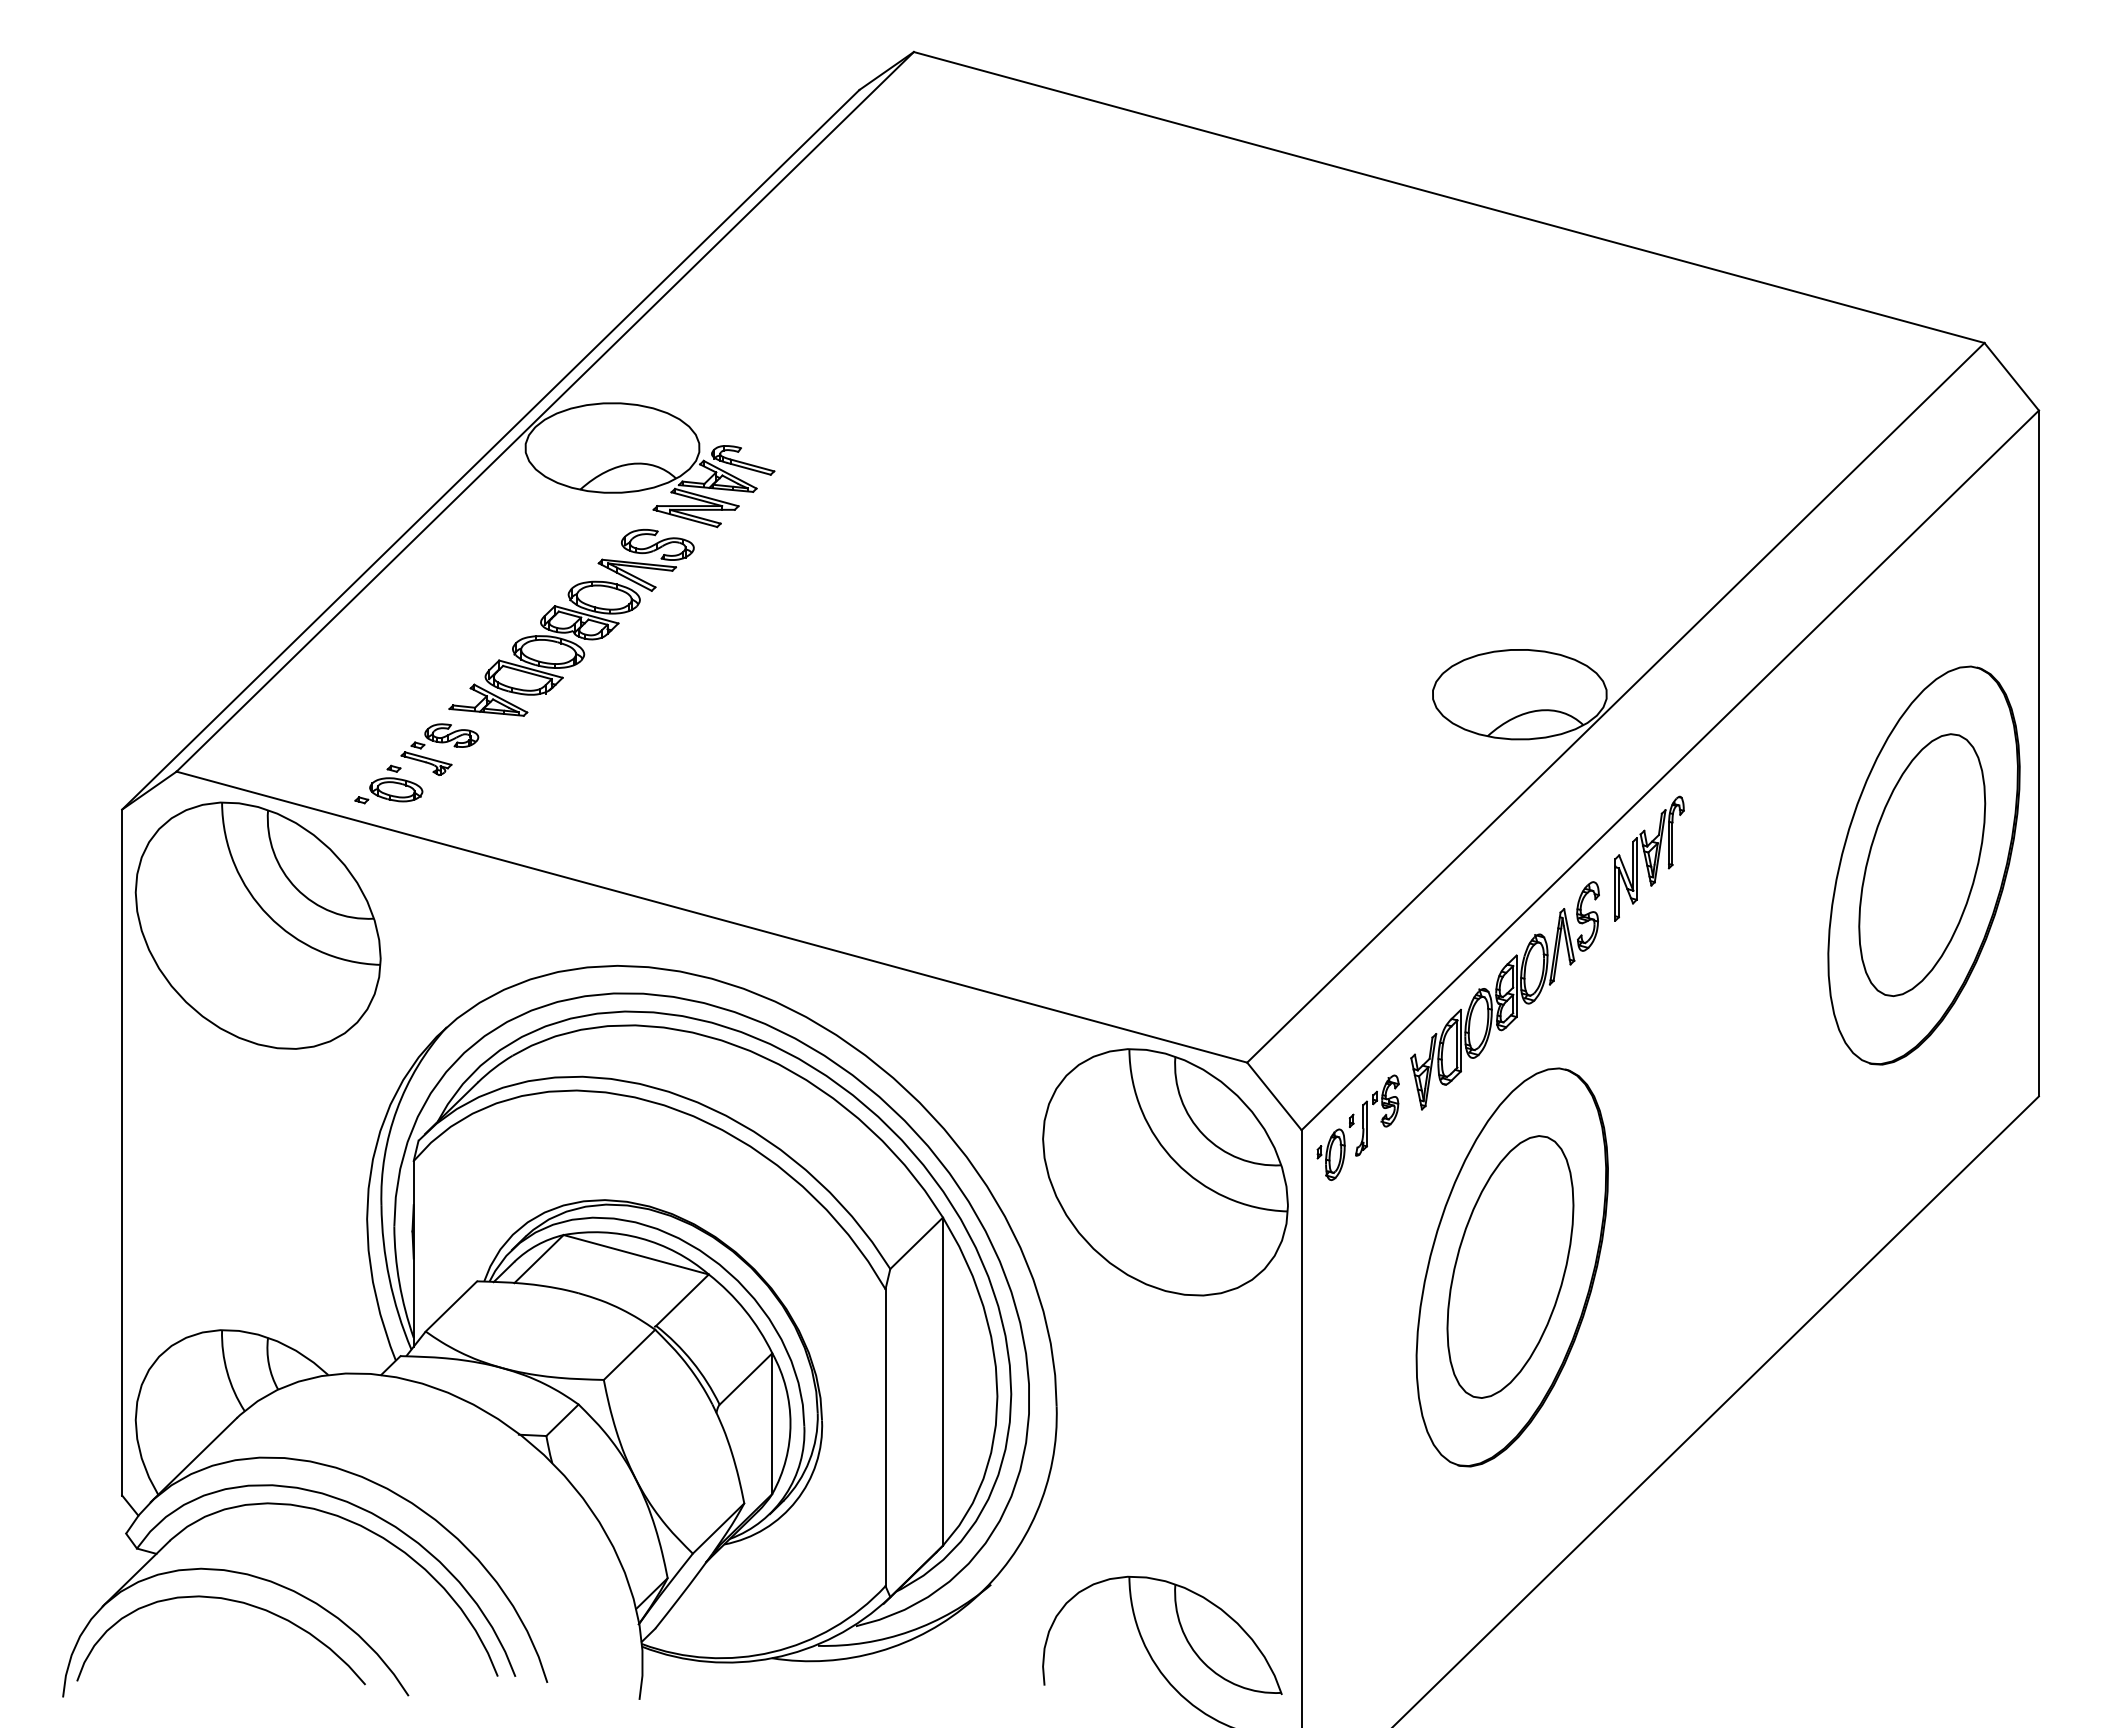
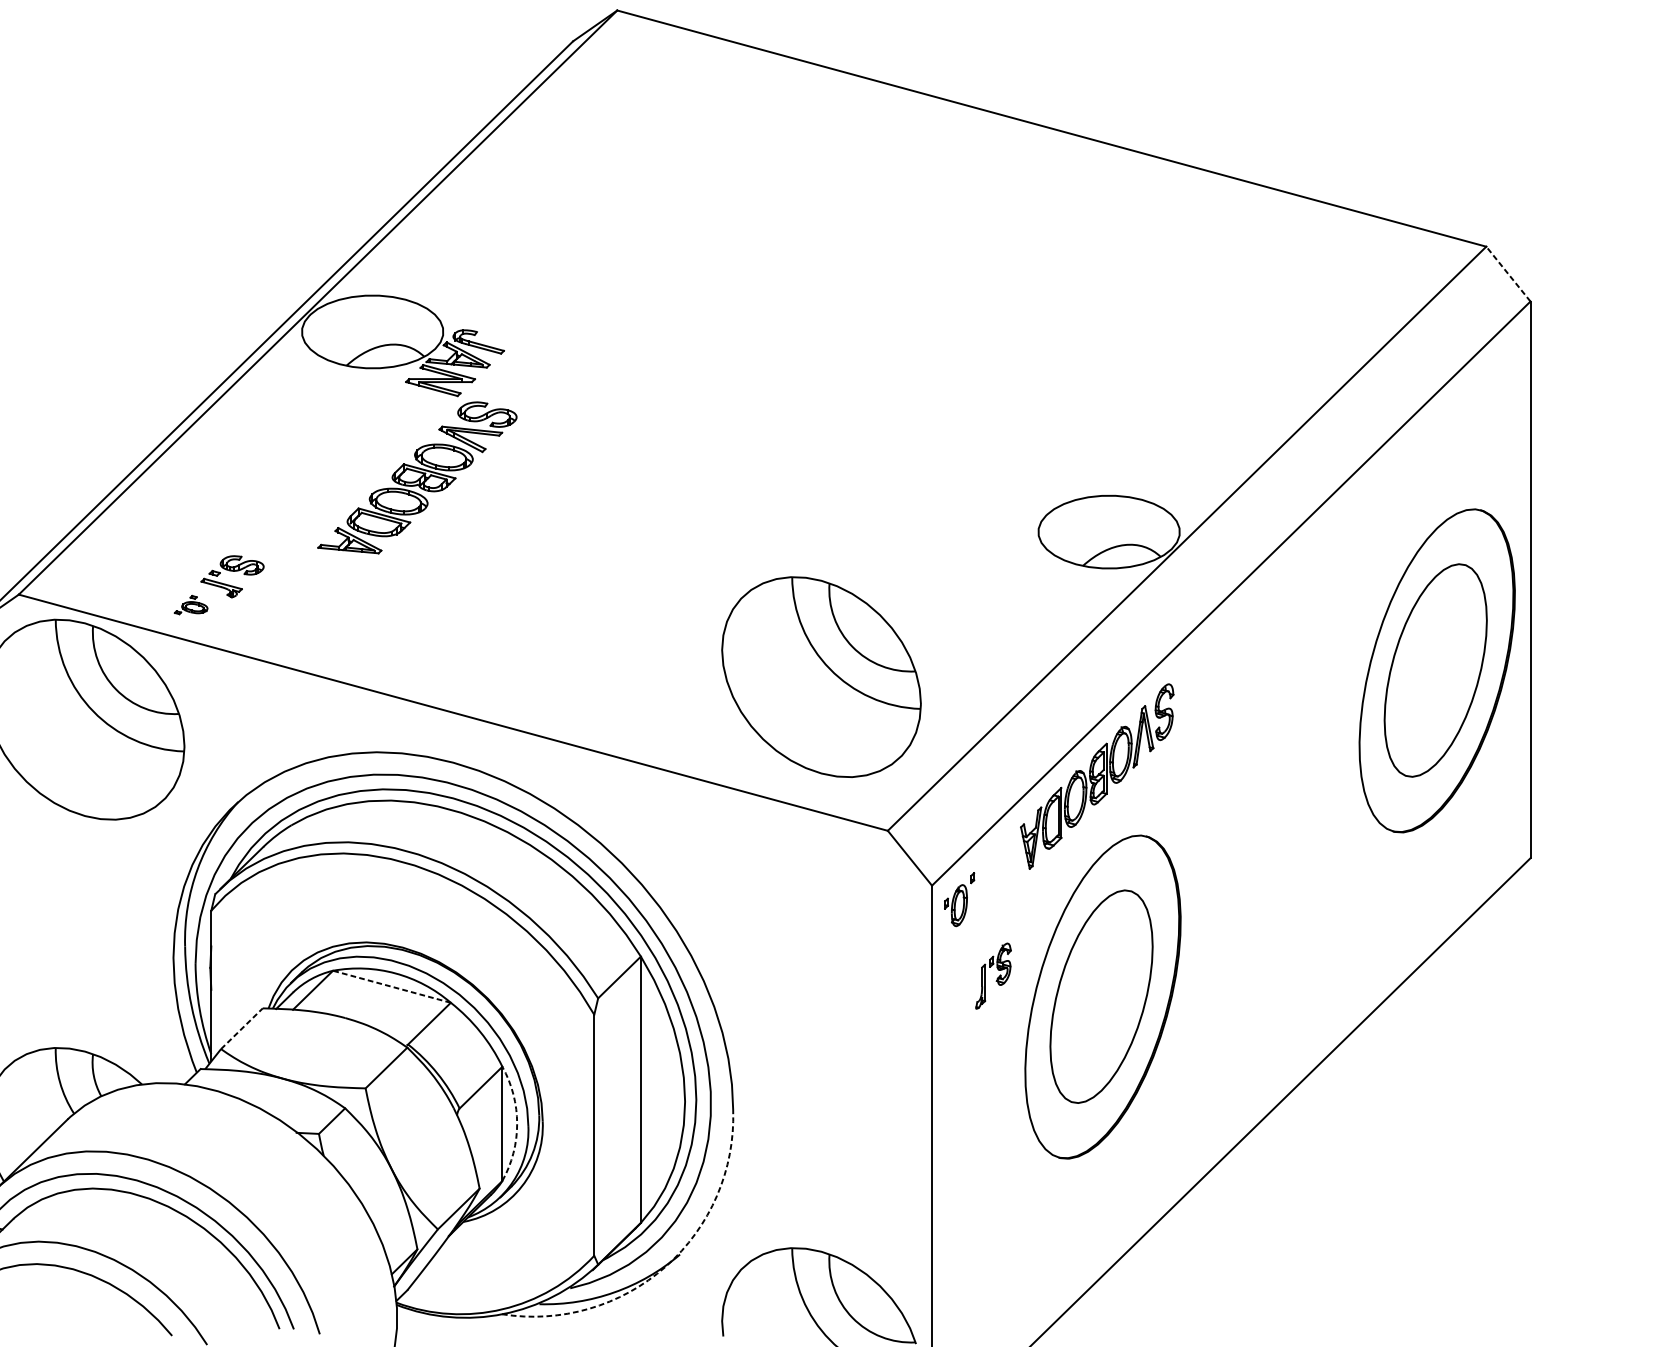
line: (2011, 376) -> (1508, 273), solid -> dashed
part: (571, 622) -> (417, 477), moved
part: (388, 784) -> (190, 605), size x0.6
part: (1649, 858) -> (1214, 665), removed
part: (1377, 1115) -> (993, 976), moved
part: (1165, 1172) -> (821, 677), moved
line: (635, 1254) -> (391, 986), solid -> dashed
line: (451, 1306) -> (241, 1028), solid -> dashed
arc: (790, 1423) -> (517, 1123), solid -> dashed
arc: (973, 1599) -> (665, 1266), solid -> dashed

